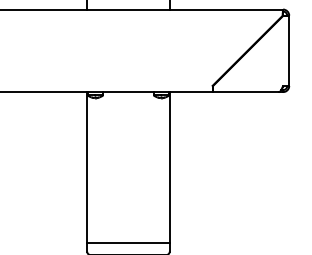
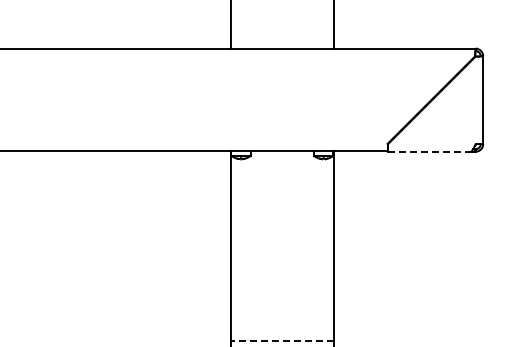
line: (246, 91) -> (429, 151), solid -> dashed
line: (128, 243) -> (282, 340), solid -> dashed

